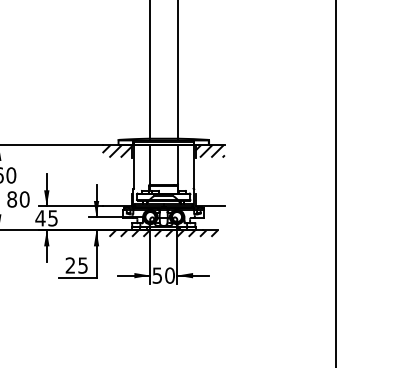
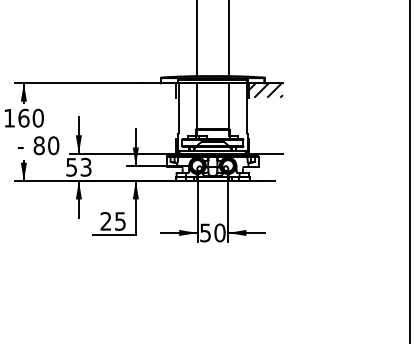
hatch: (116, 150) -> (158, 89), removed
text: (46, 218) -> (78, 167), 45 -> 53
hatch: (163, 233) -> (212, 184), removed

